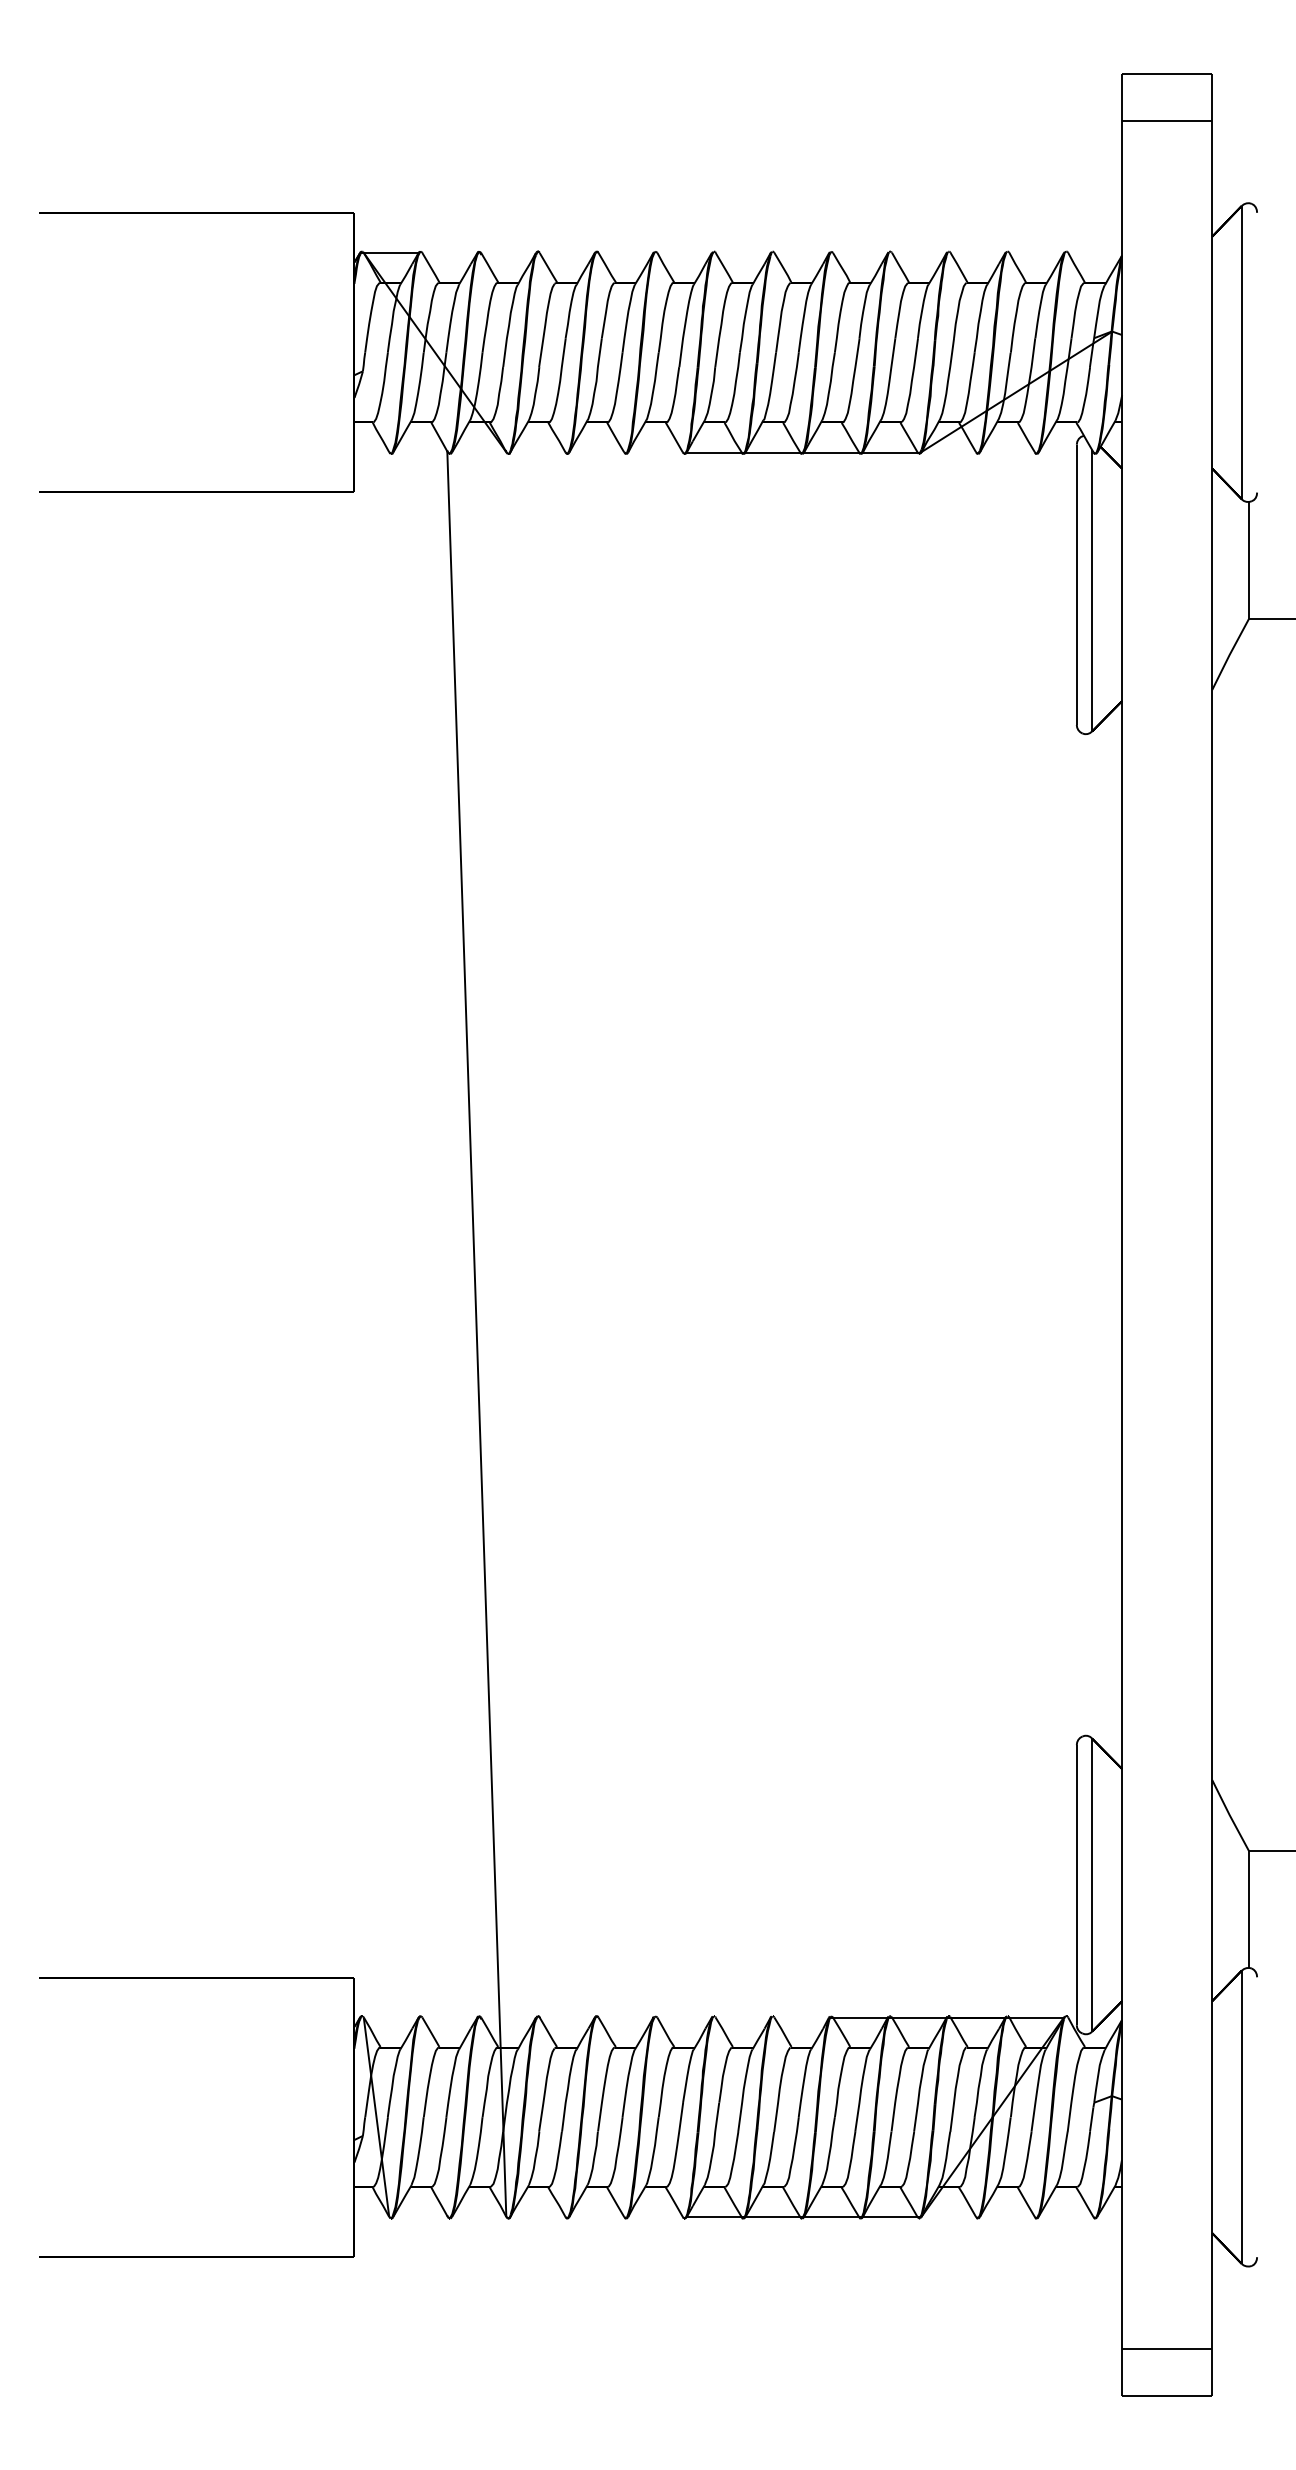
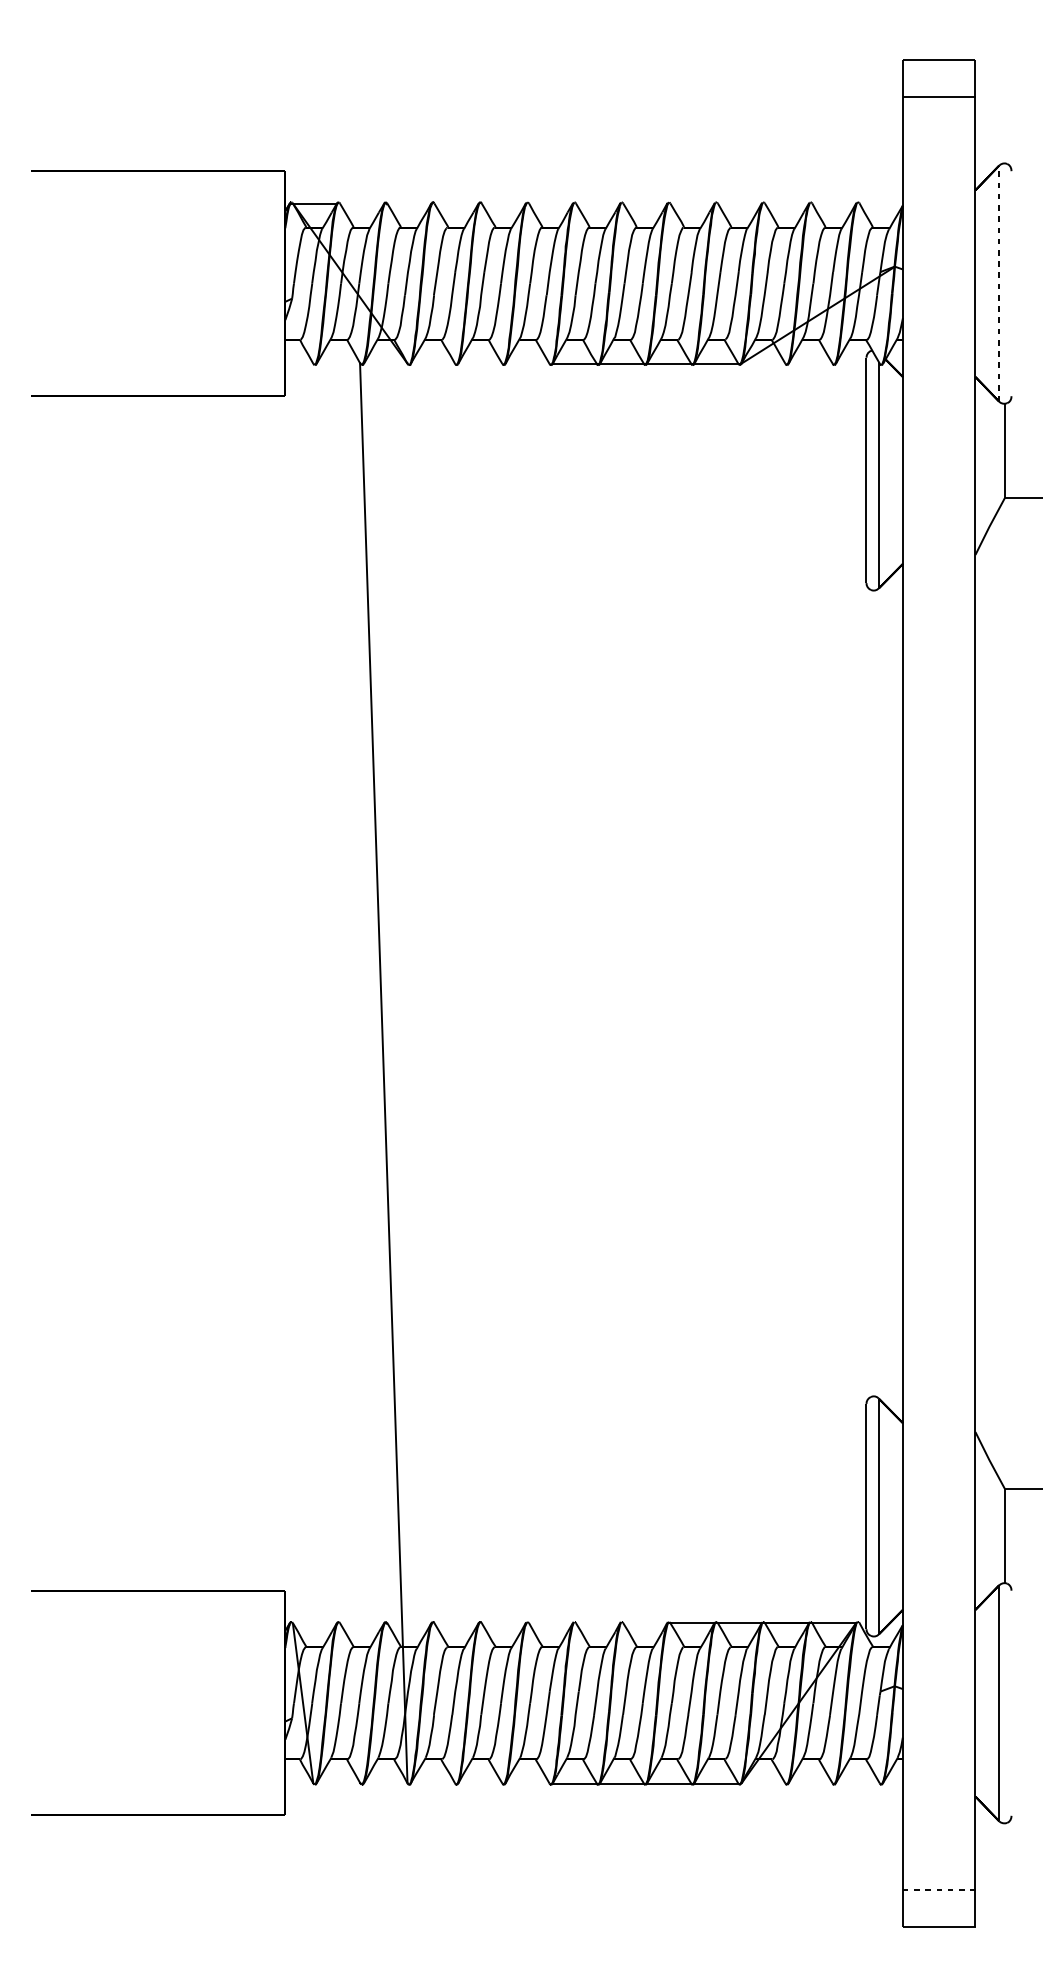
line: (1241, 352) -> (998, 283), solid -> dashed
line: (1167, 2349) -> (939, 1890), solid -> dashed

